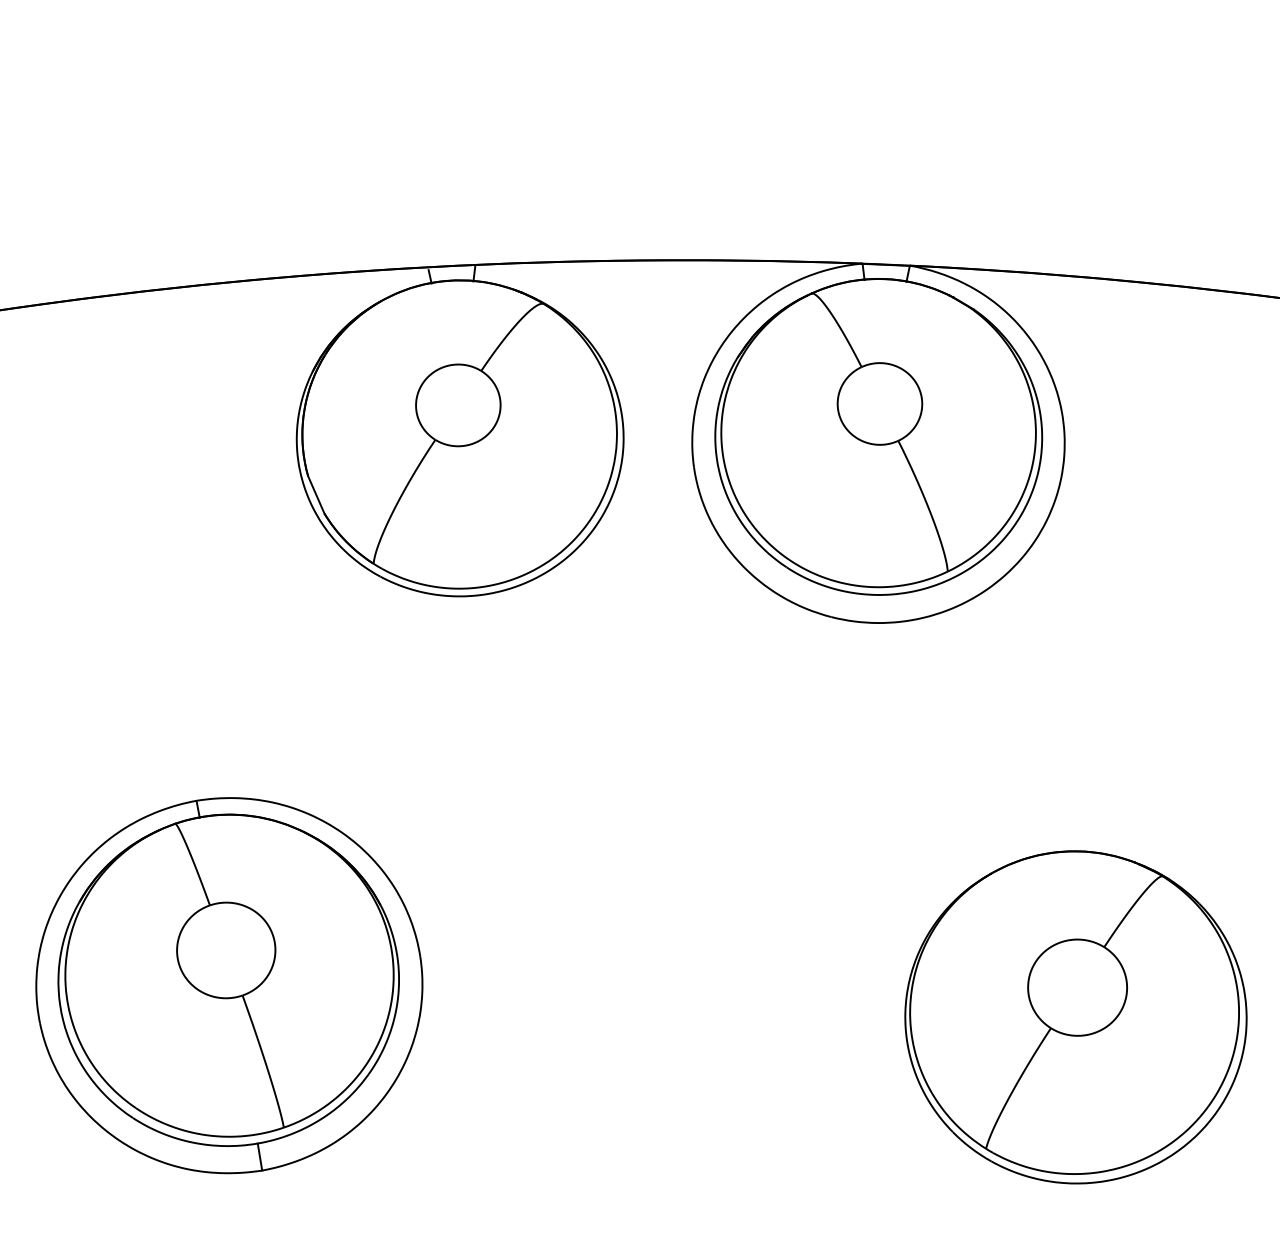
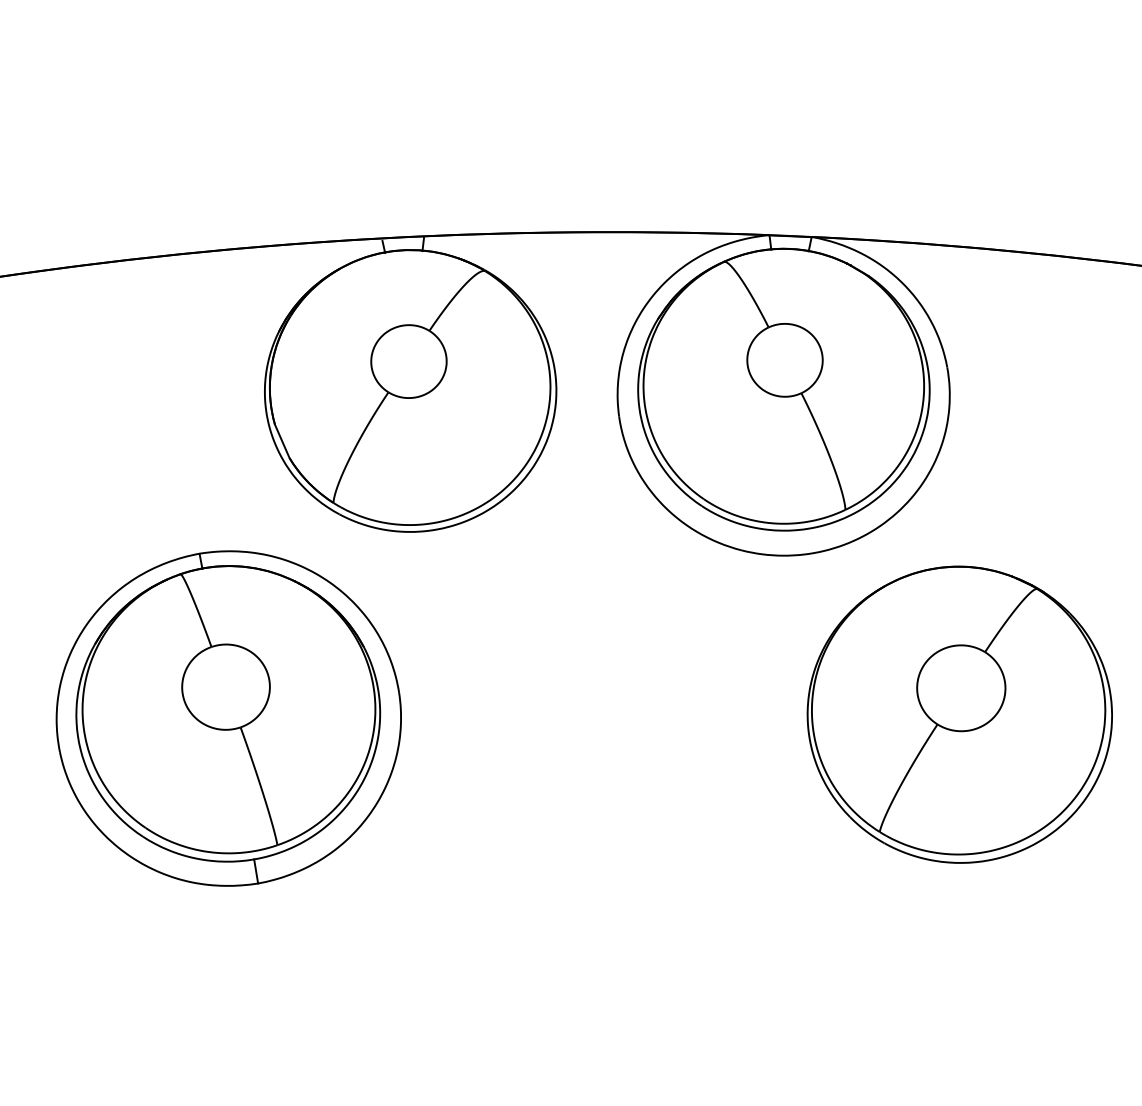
part: (229, 985) -> (228, 718), moved
part: (1075, 1017) -> (959, 714), moved

